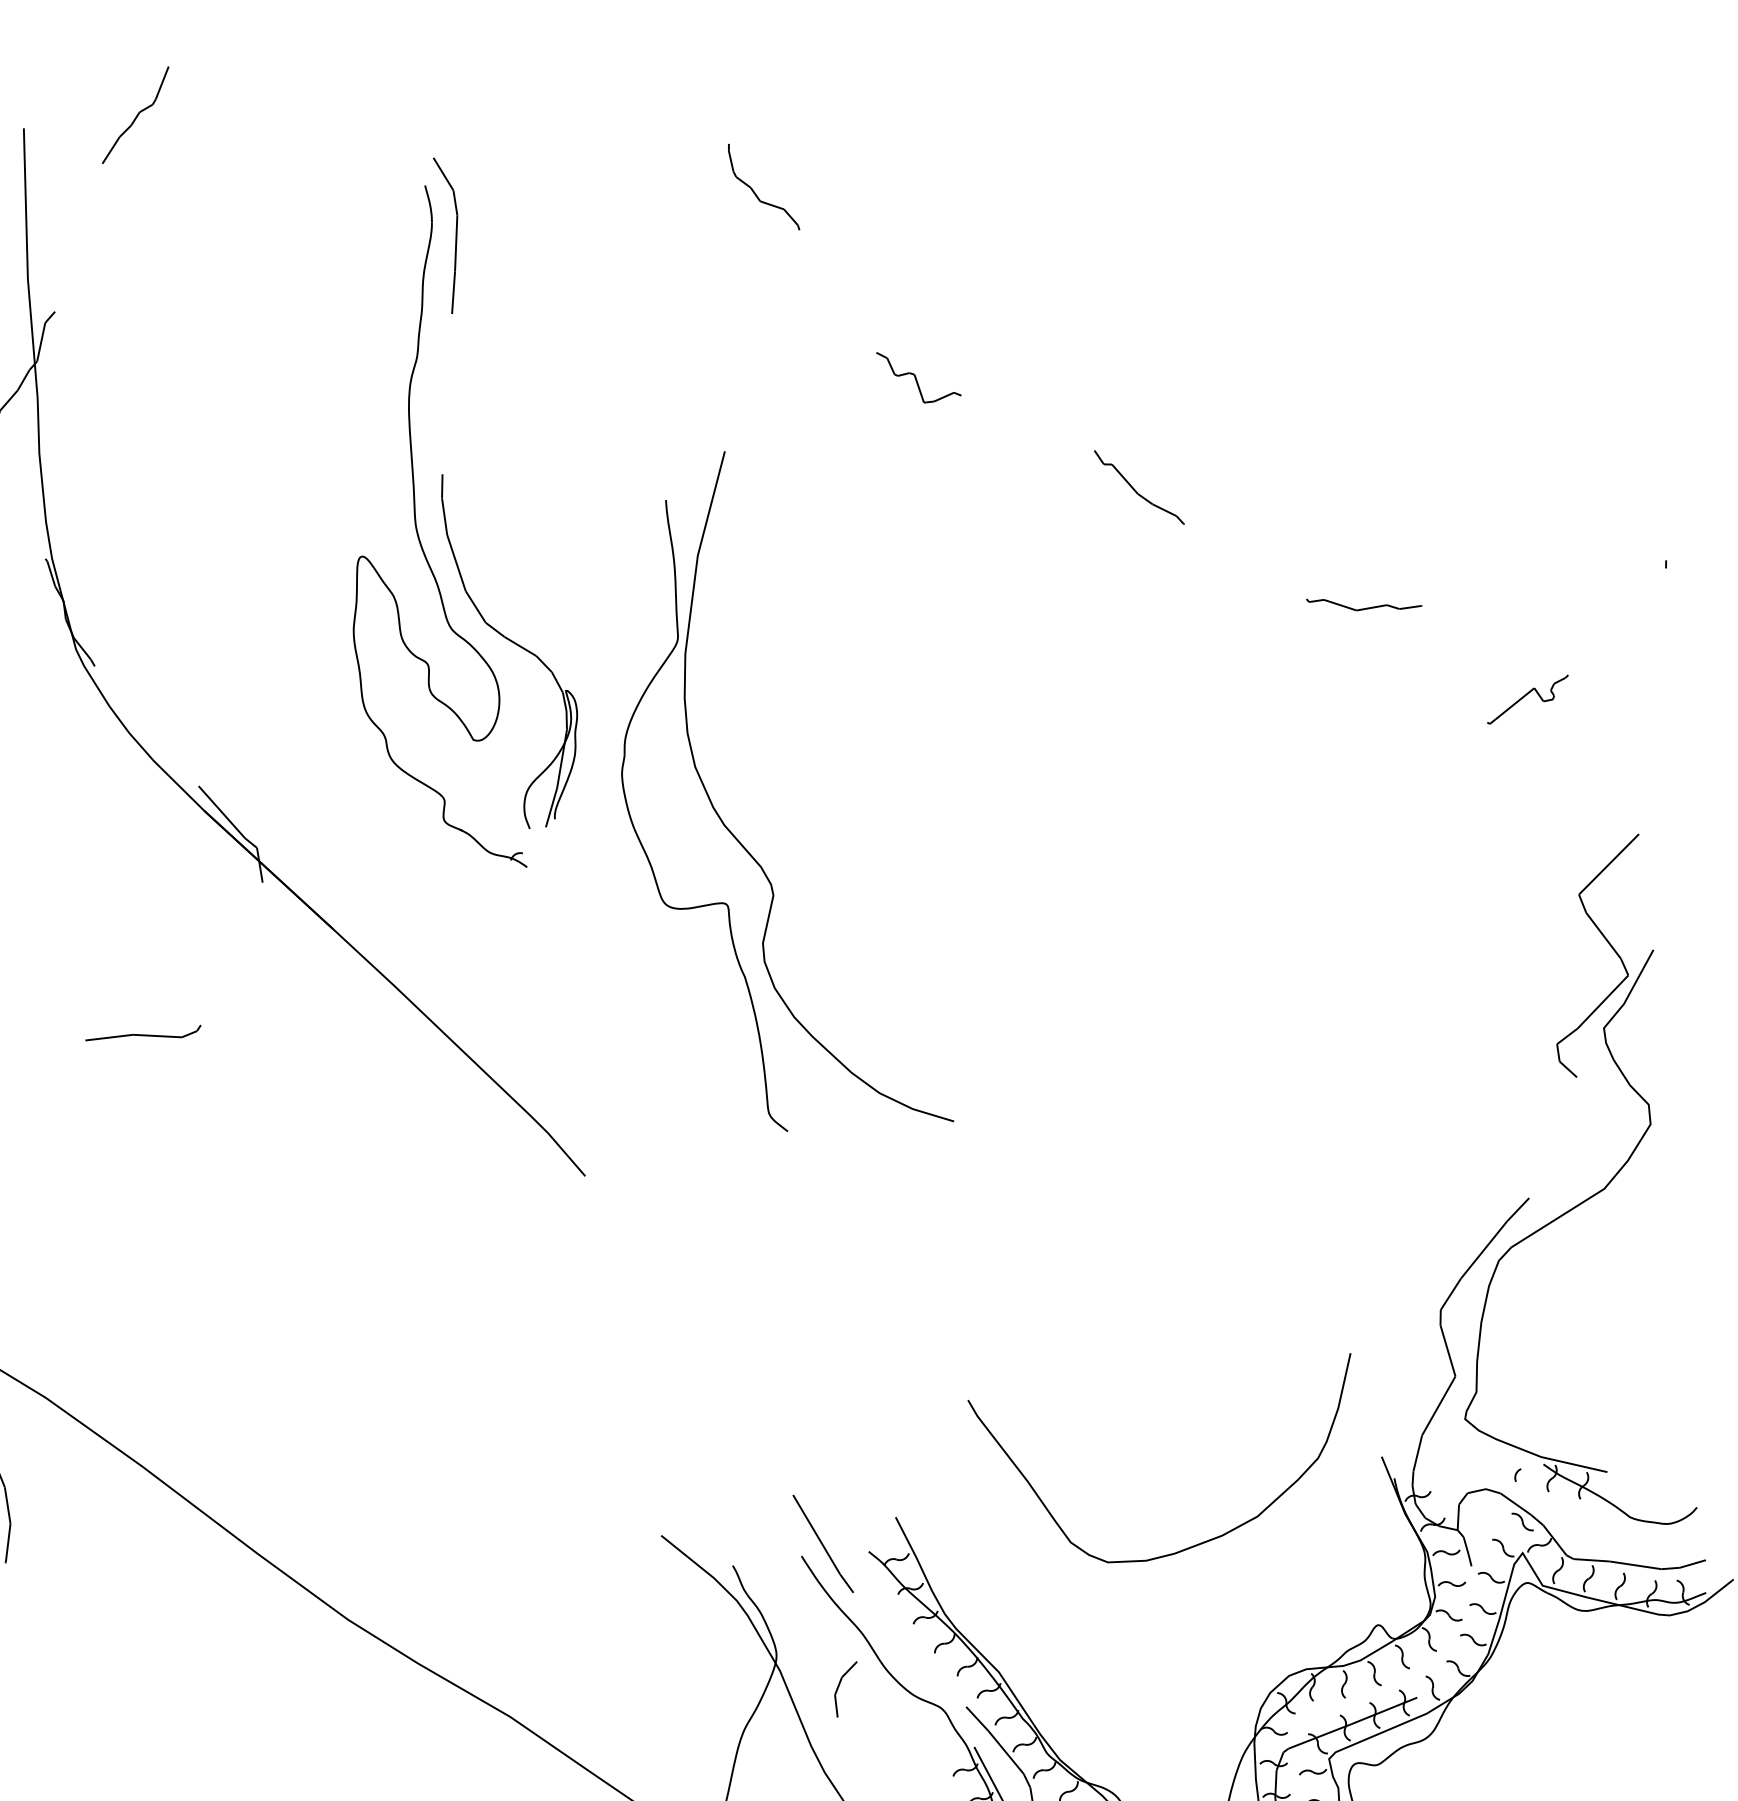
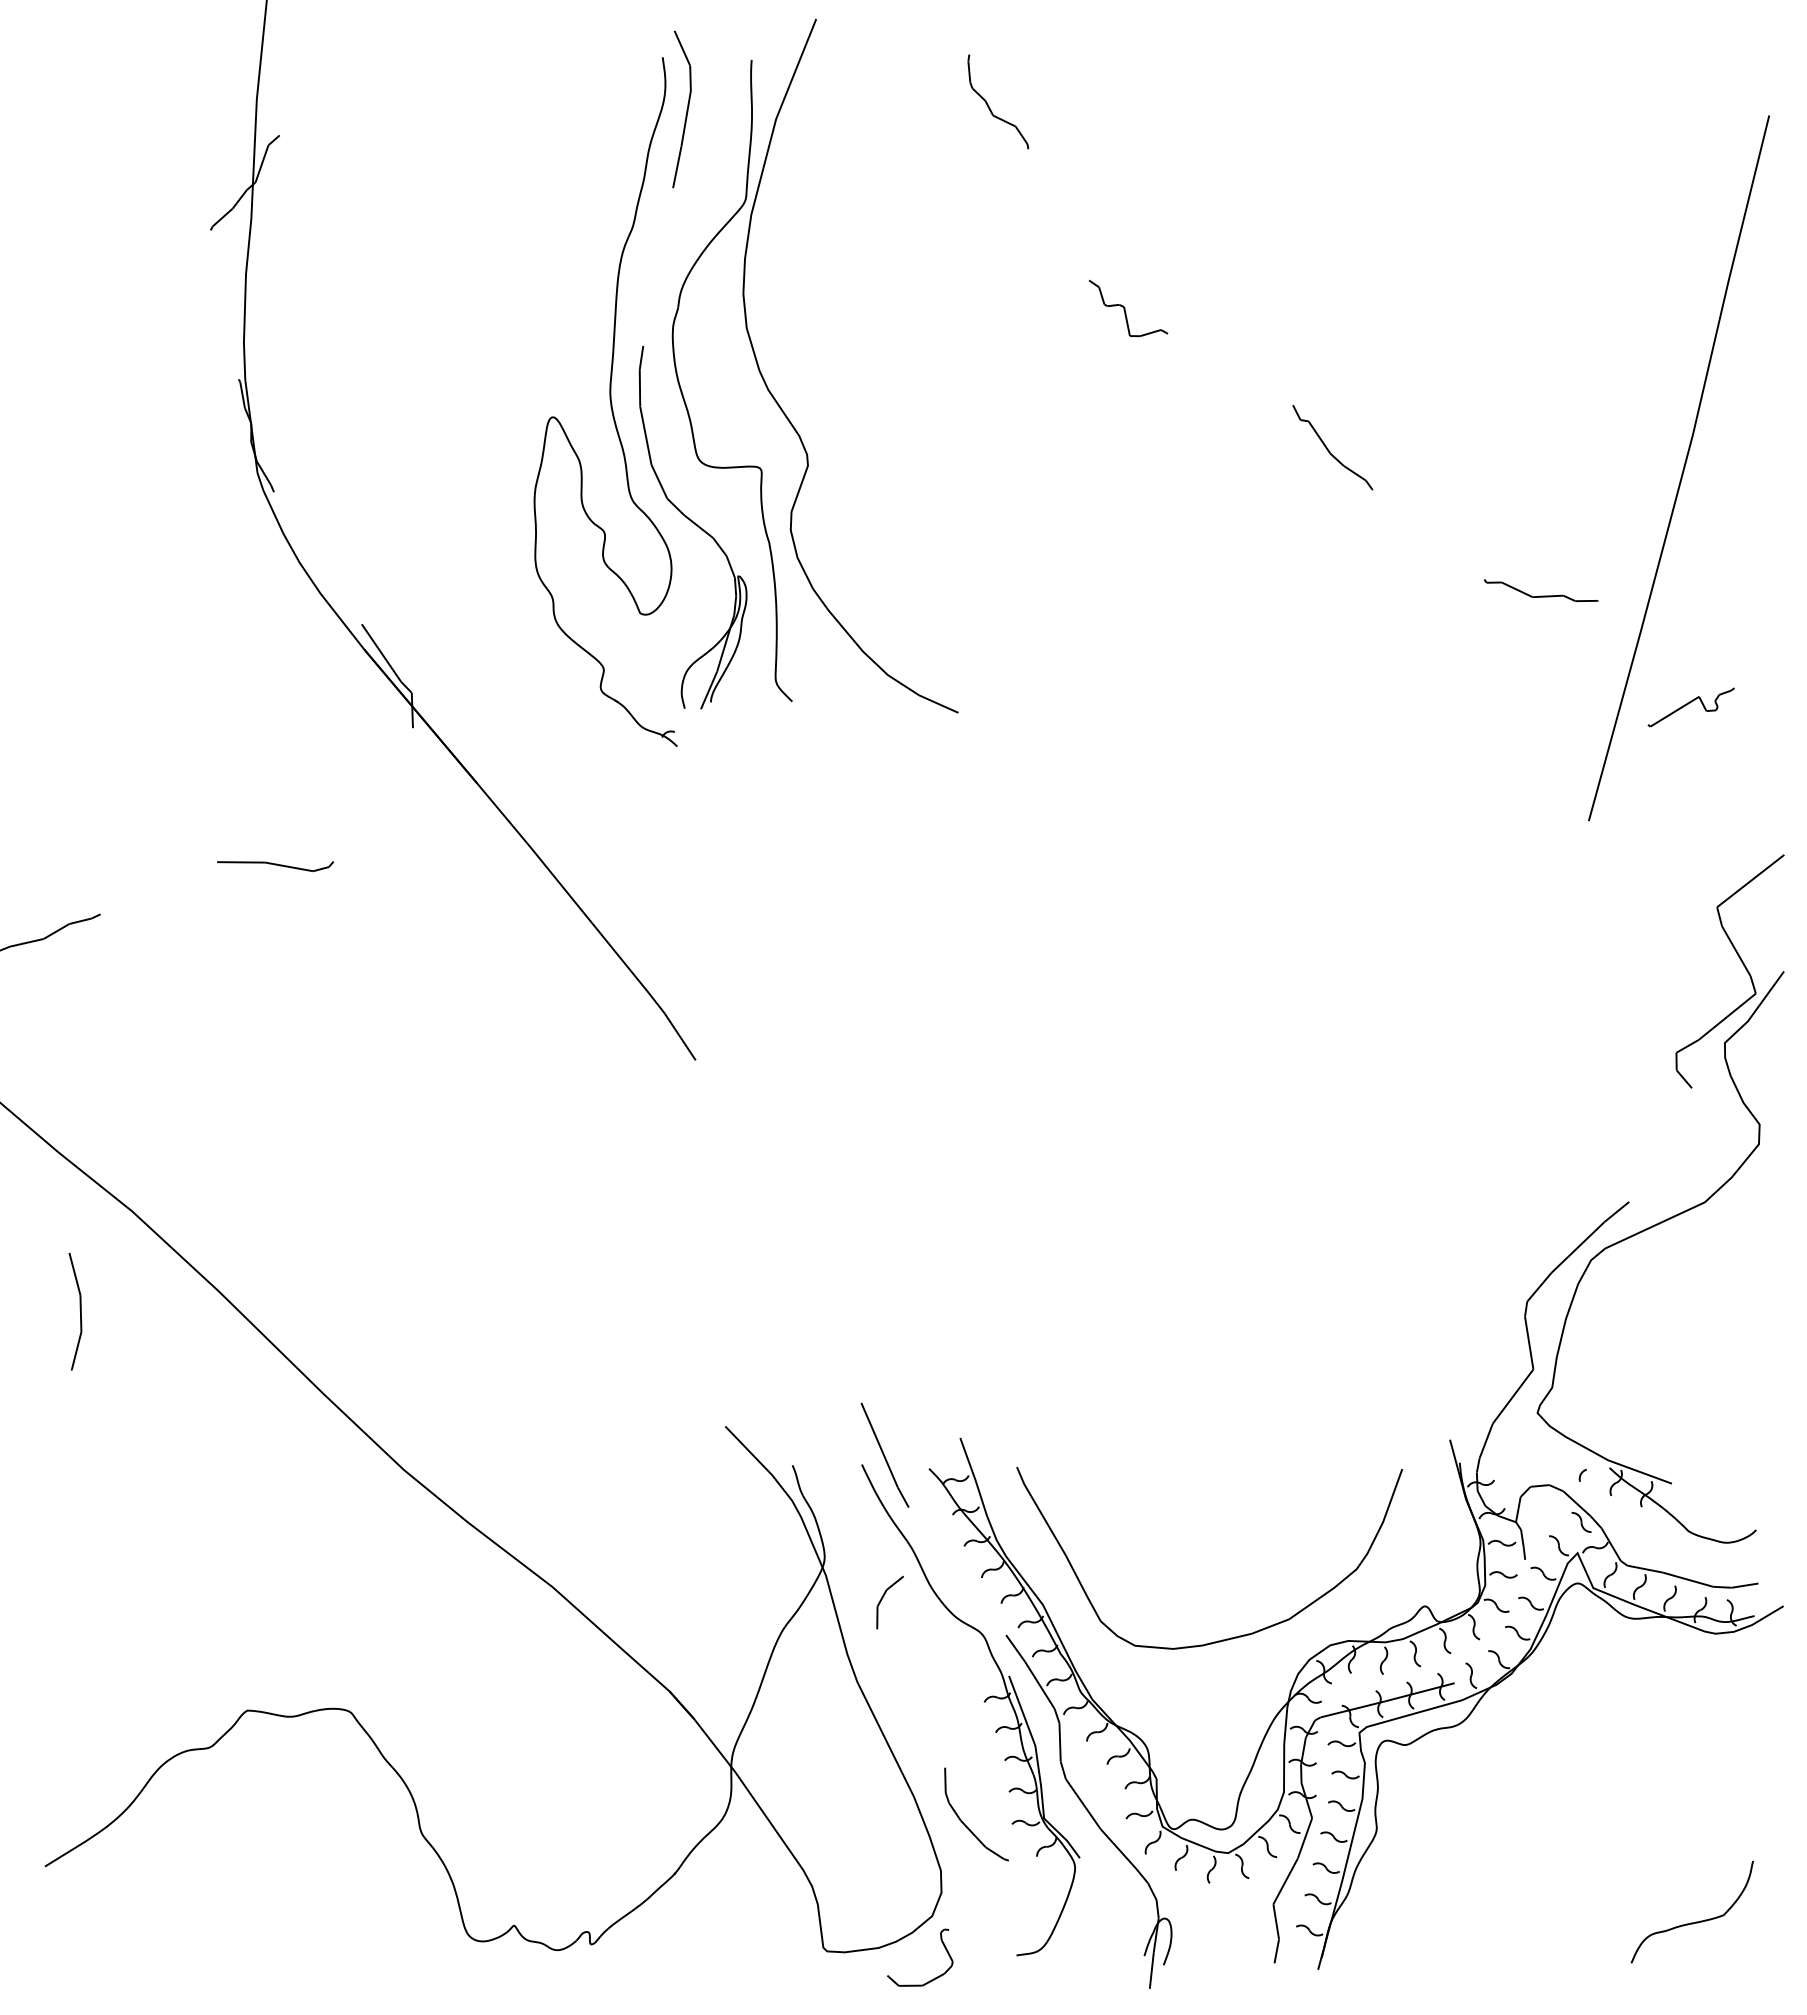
curve: (1489, 464) -> (1682, 469), added
part: (727, 827) -> (771, 392), moved
curve: (1201, 1542) -> (1230, 1637), moved

